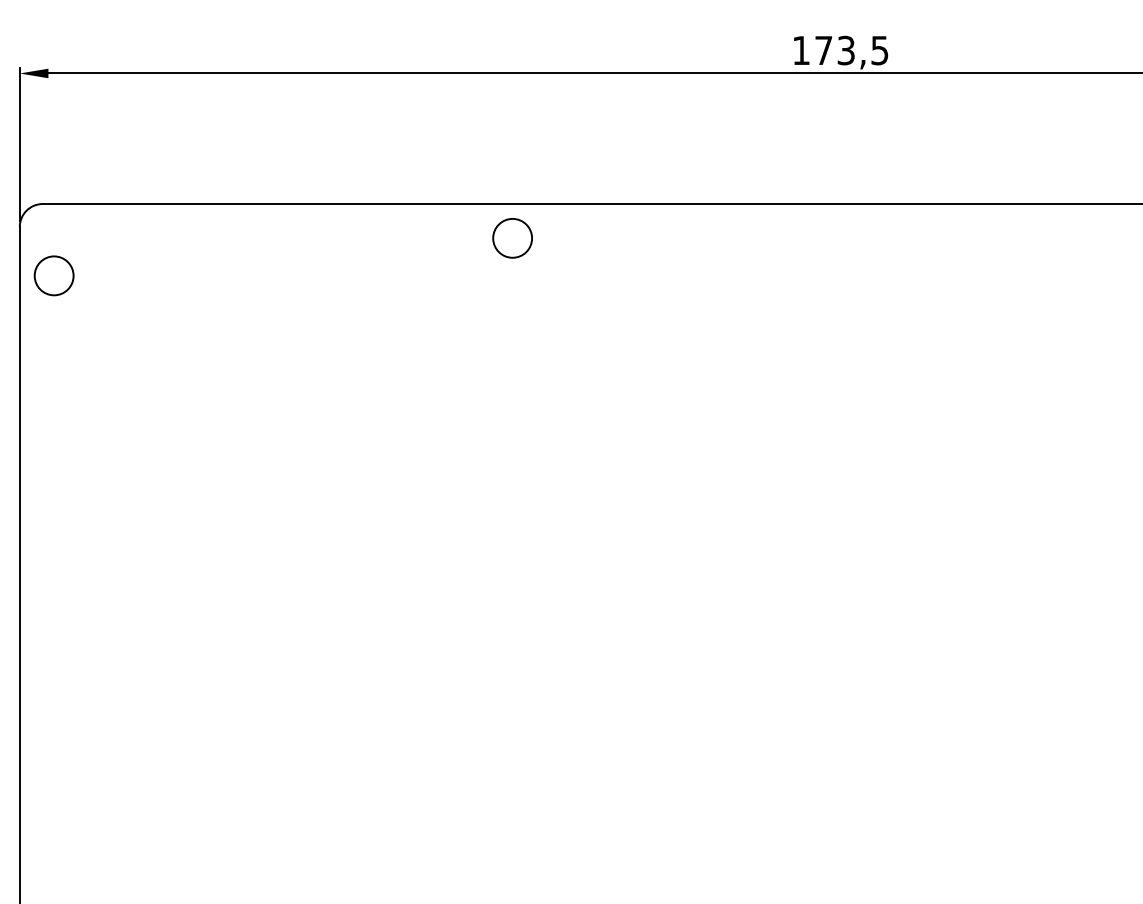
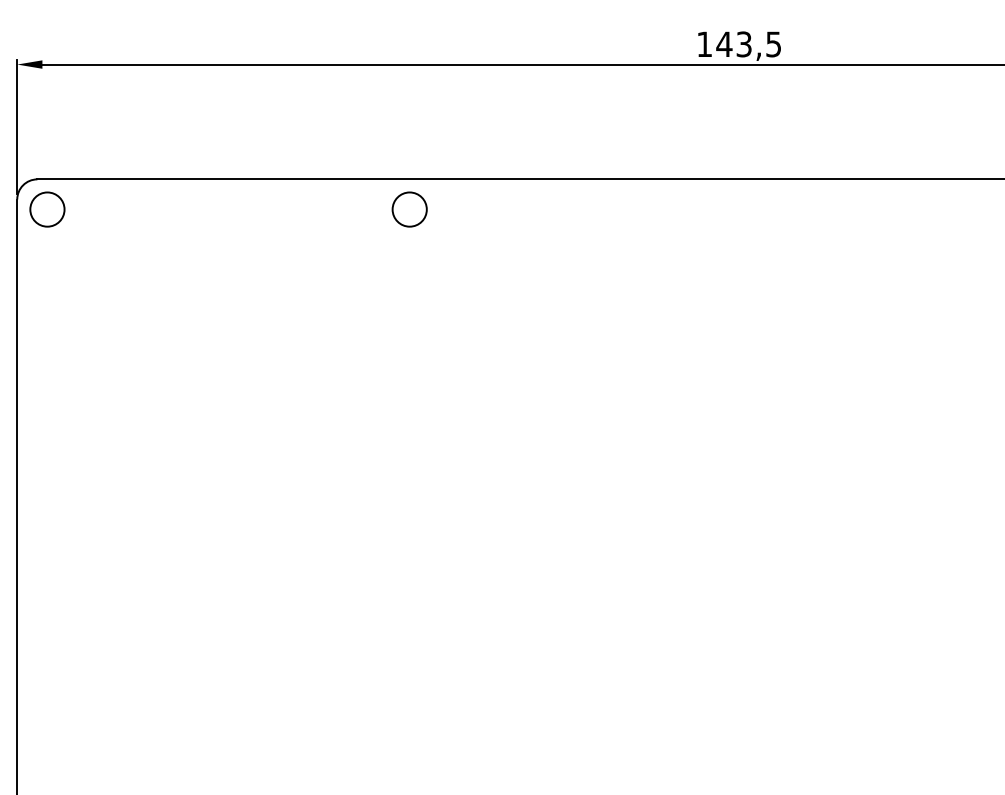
text: (823, 49) -> (724, 43), 173,5 -> 143,5
circle: (512, 238) -> (409, 209), moved
circle: (54, 275) -> (47, 209), moved

